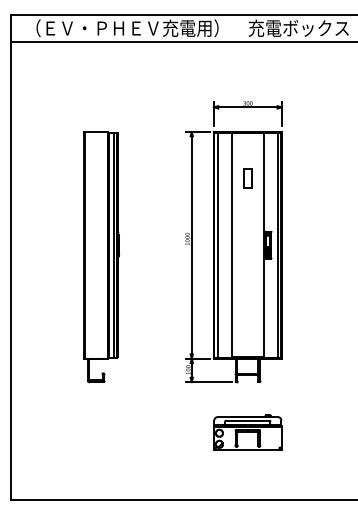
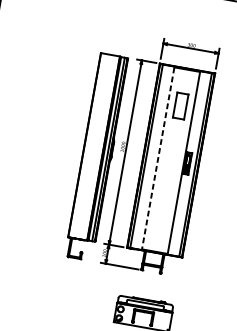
part: (247, 178) -> (180, 106), size x1.6
line: (232, 245) -> (158, 158), solid -> dashed
part: (101, 257) -> (96, 157), moved

